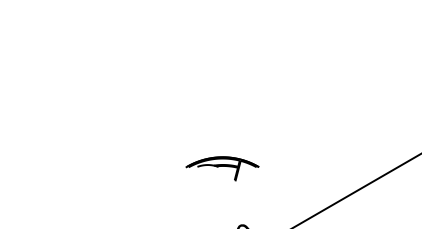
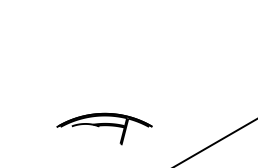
part: (222, 168) -> (104, 128), size x1.67

